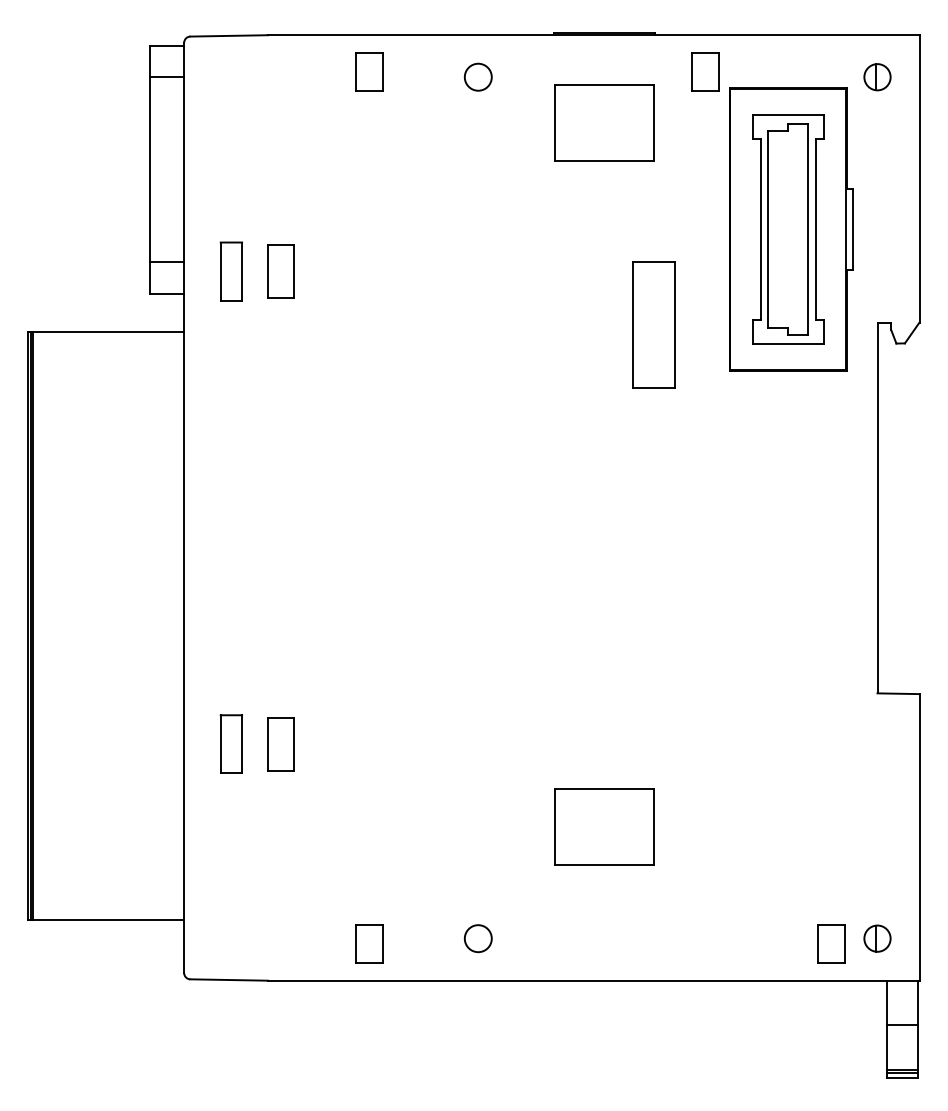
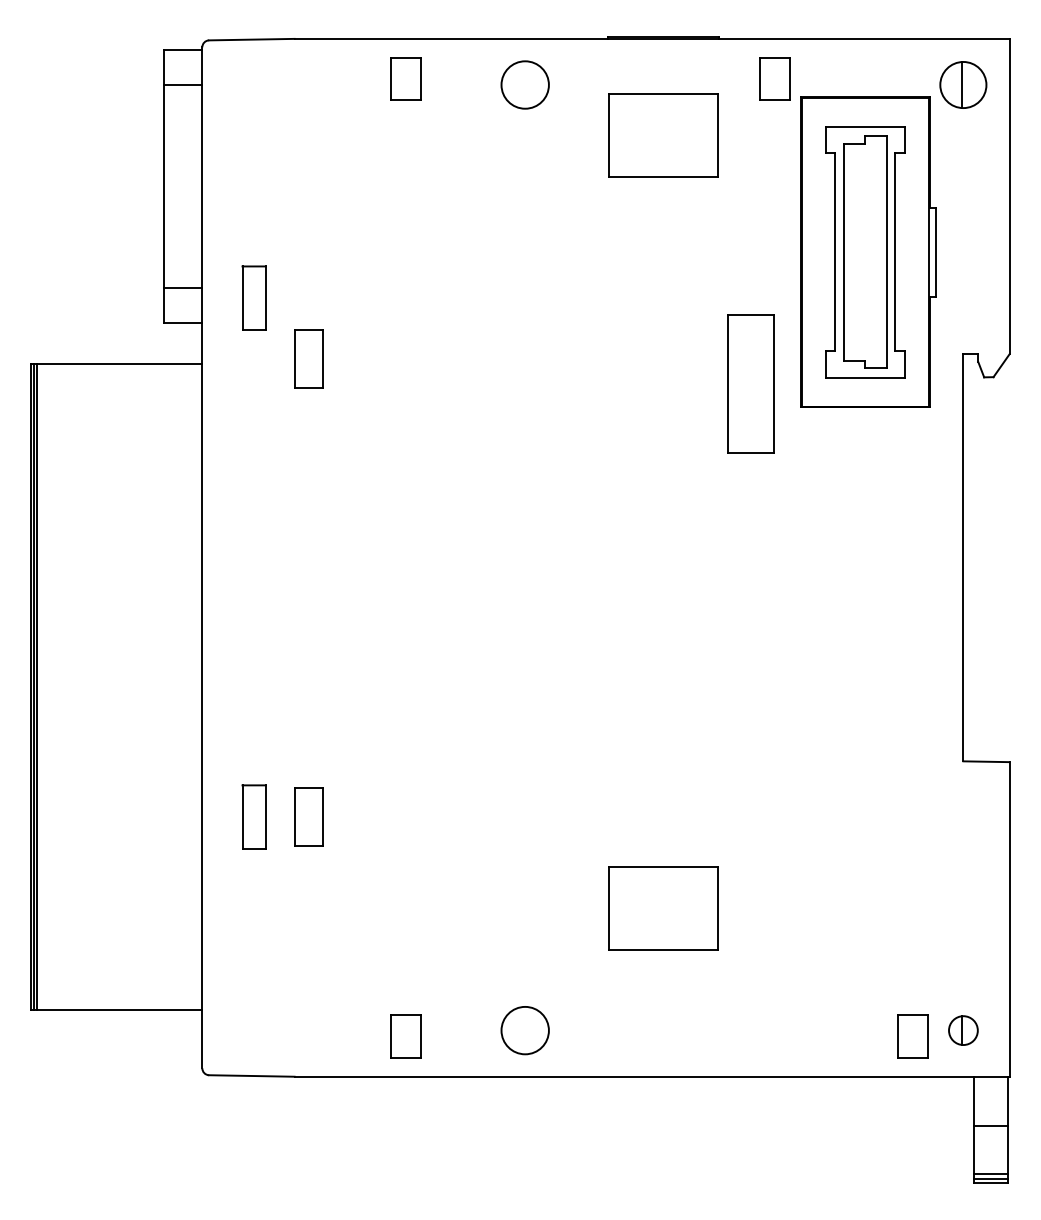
circle: (478, 76) -> (525, 84), size x1.6
part: (877, 76) -> (963, 84), size x1.6
part: (280, 270) -> (308, 358), moved
part: (653, 324) -> (750, 383), moved
circle: (478, 938) -> (525, 1030), size x1.6

